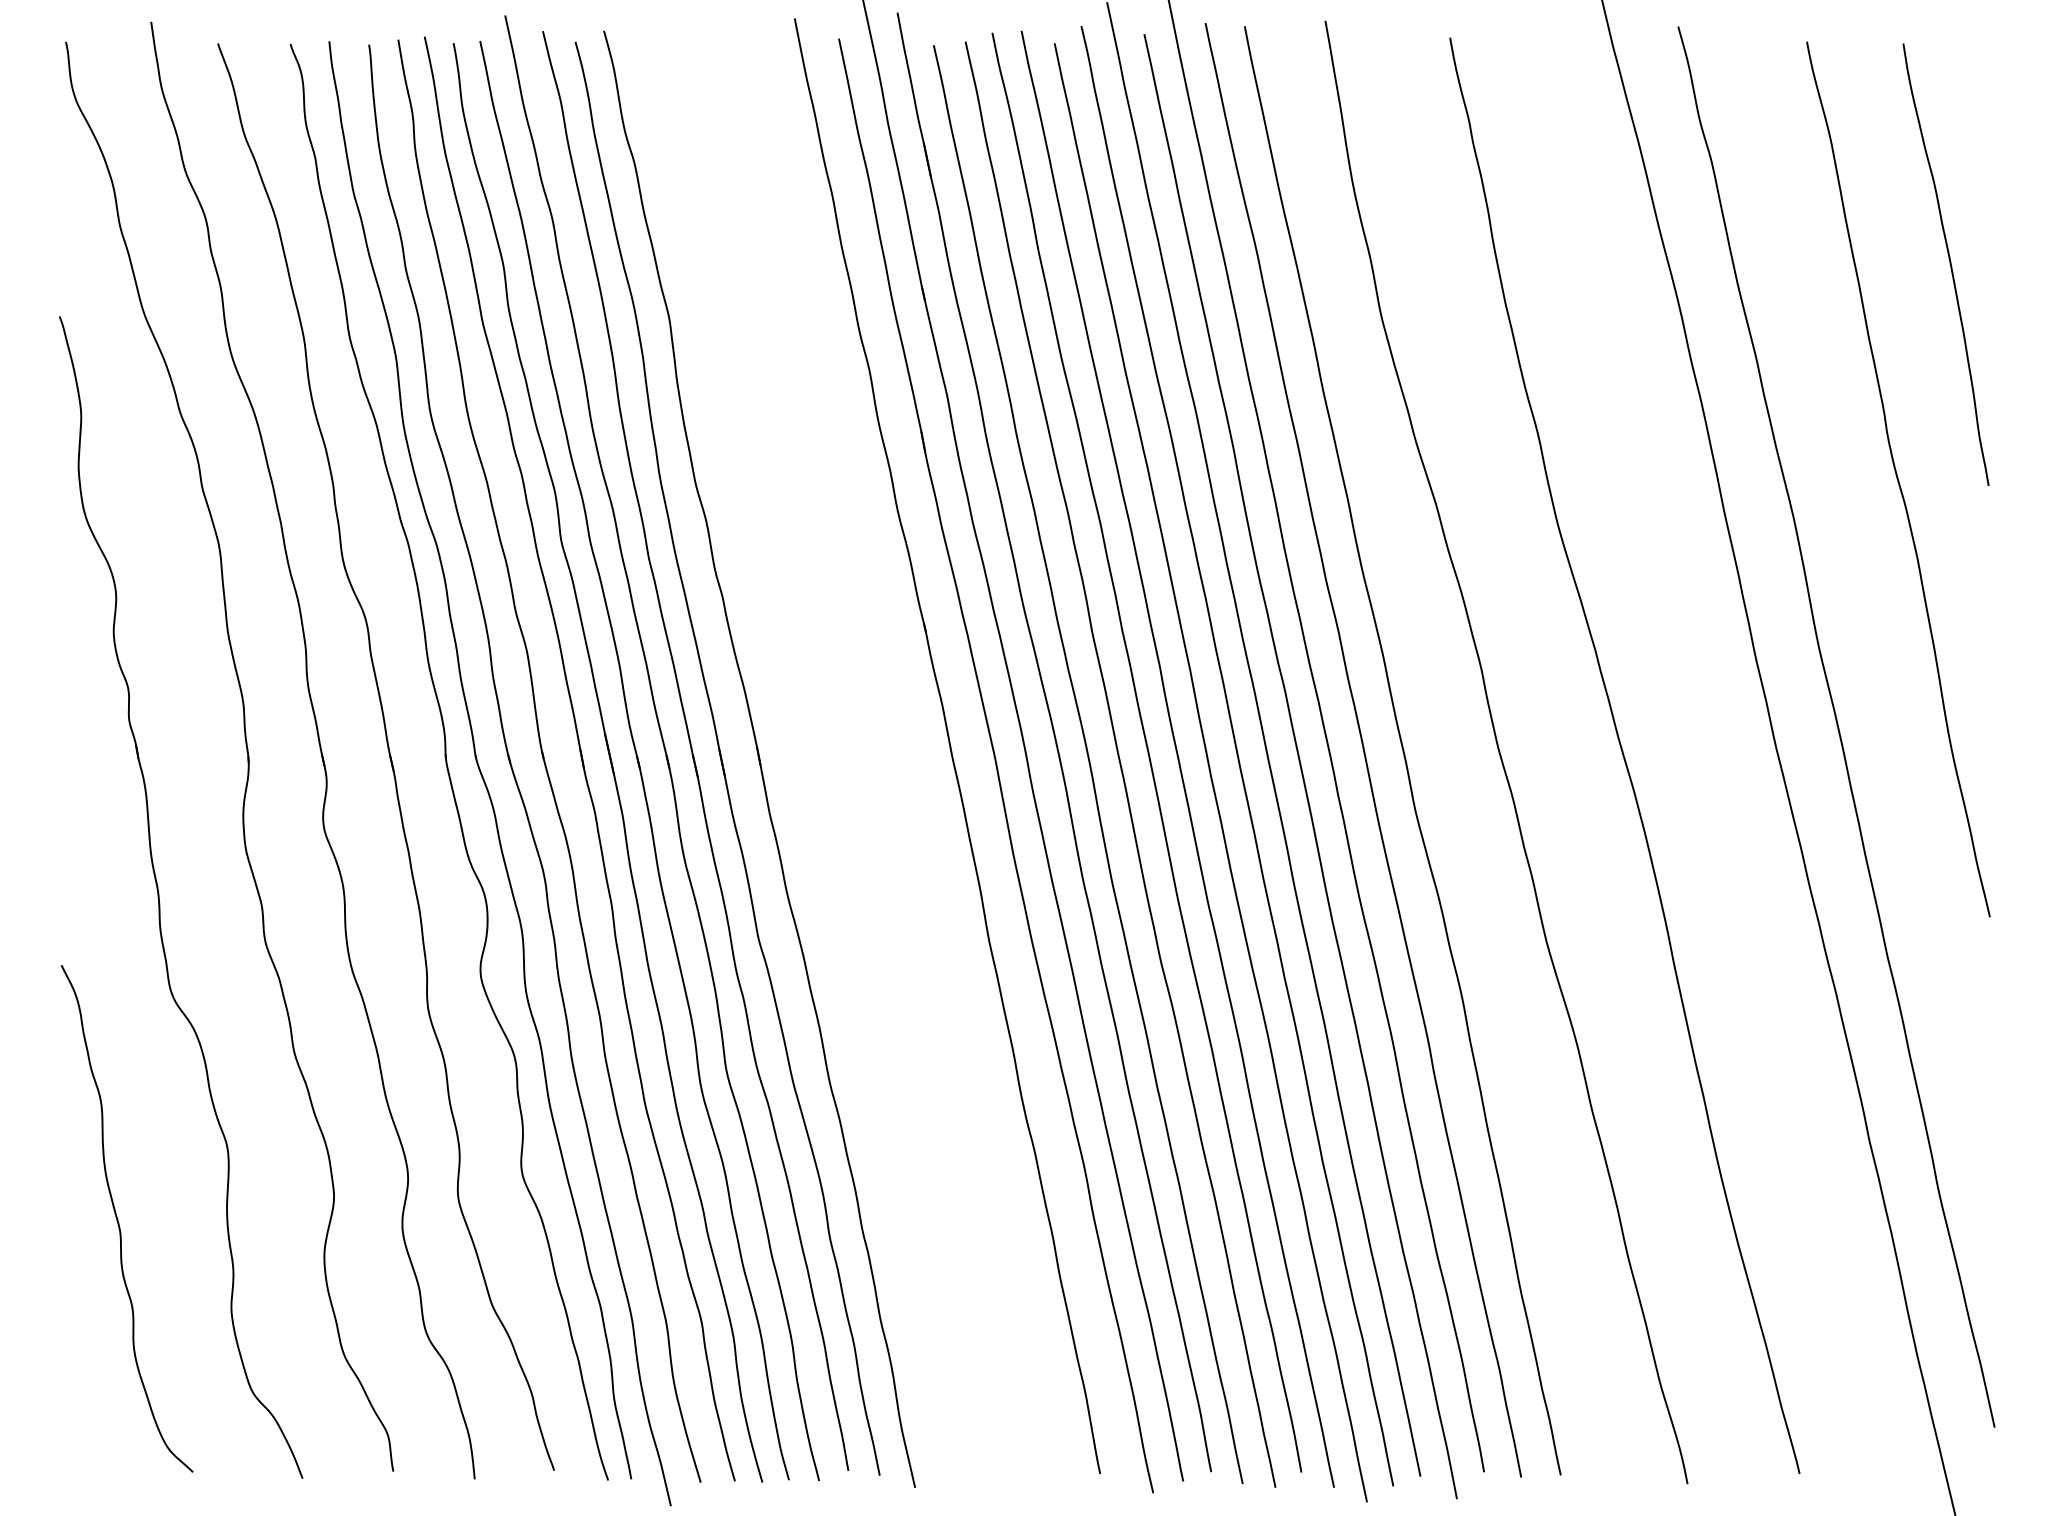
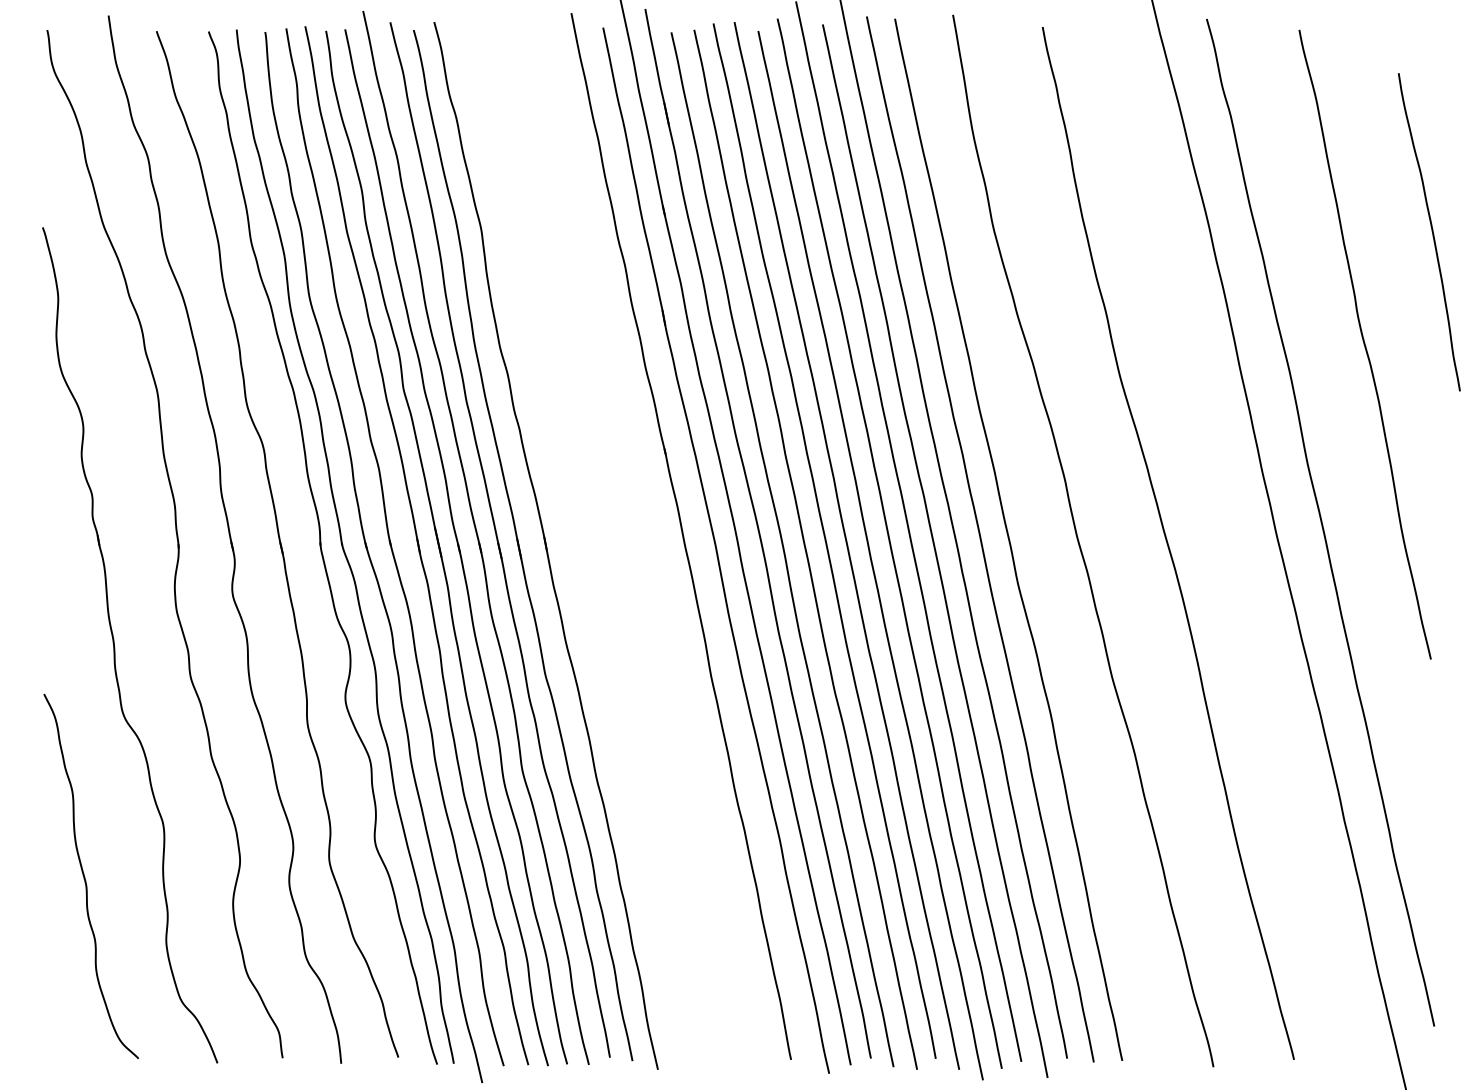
curve: (1948, 263) -> (1431, 231), moved

